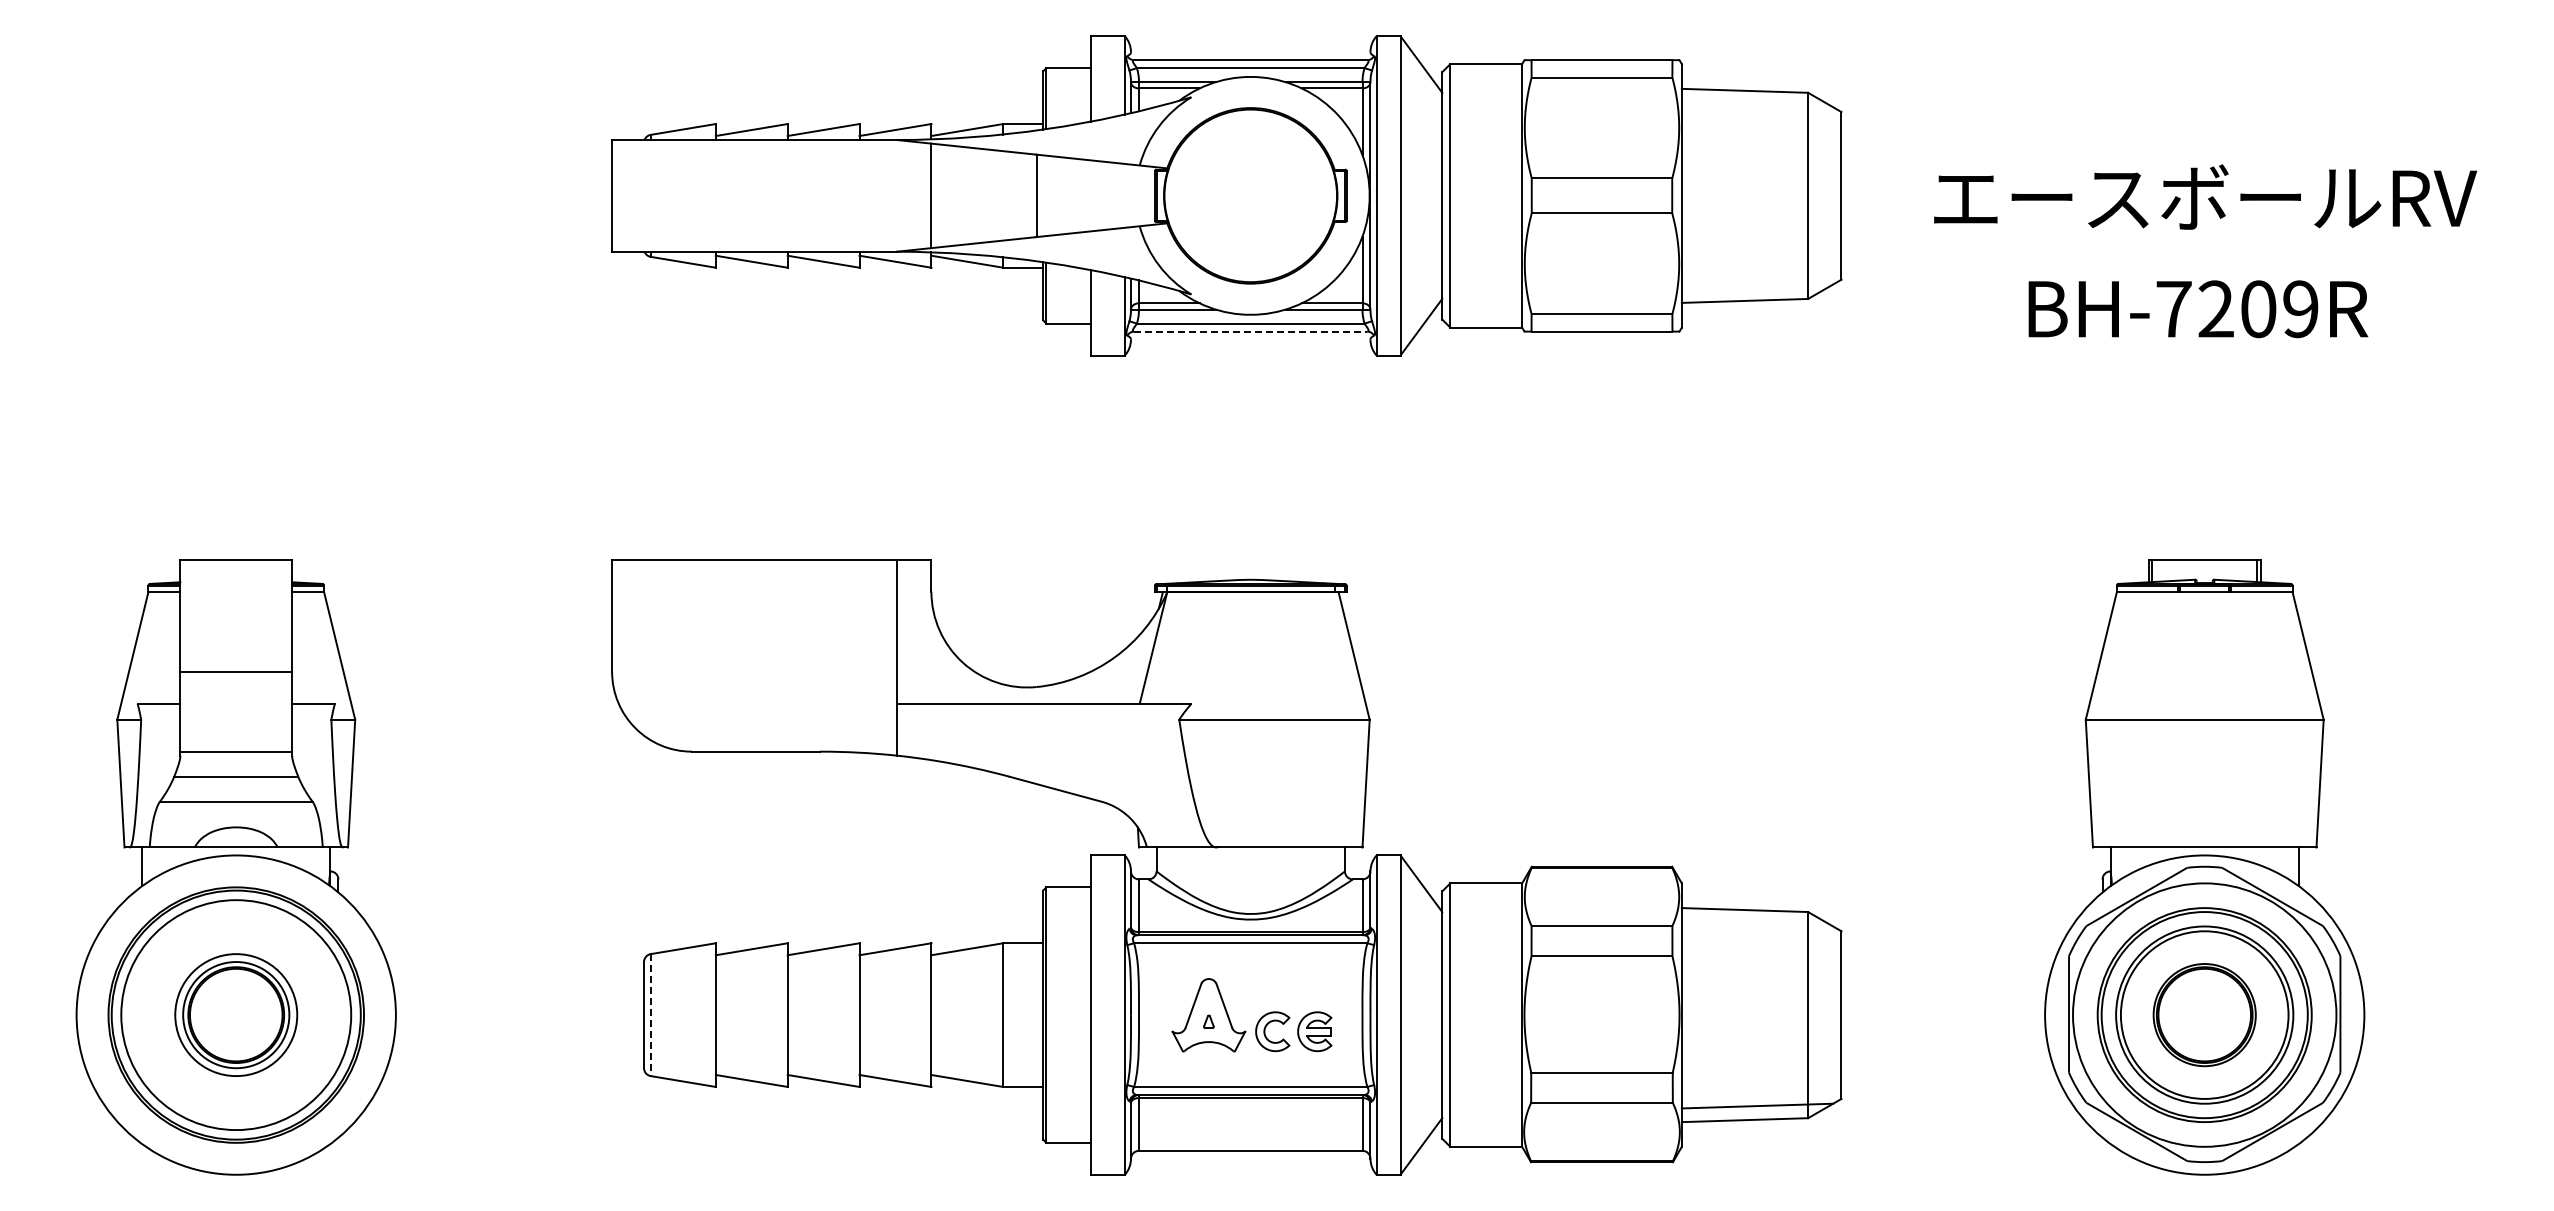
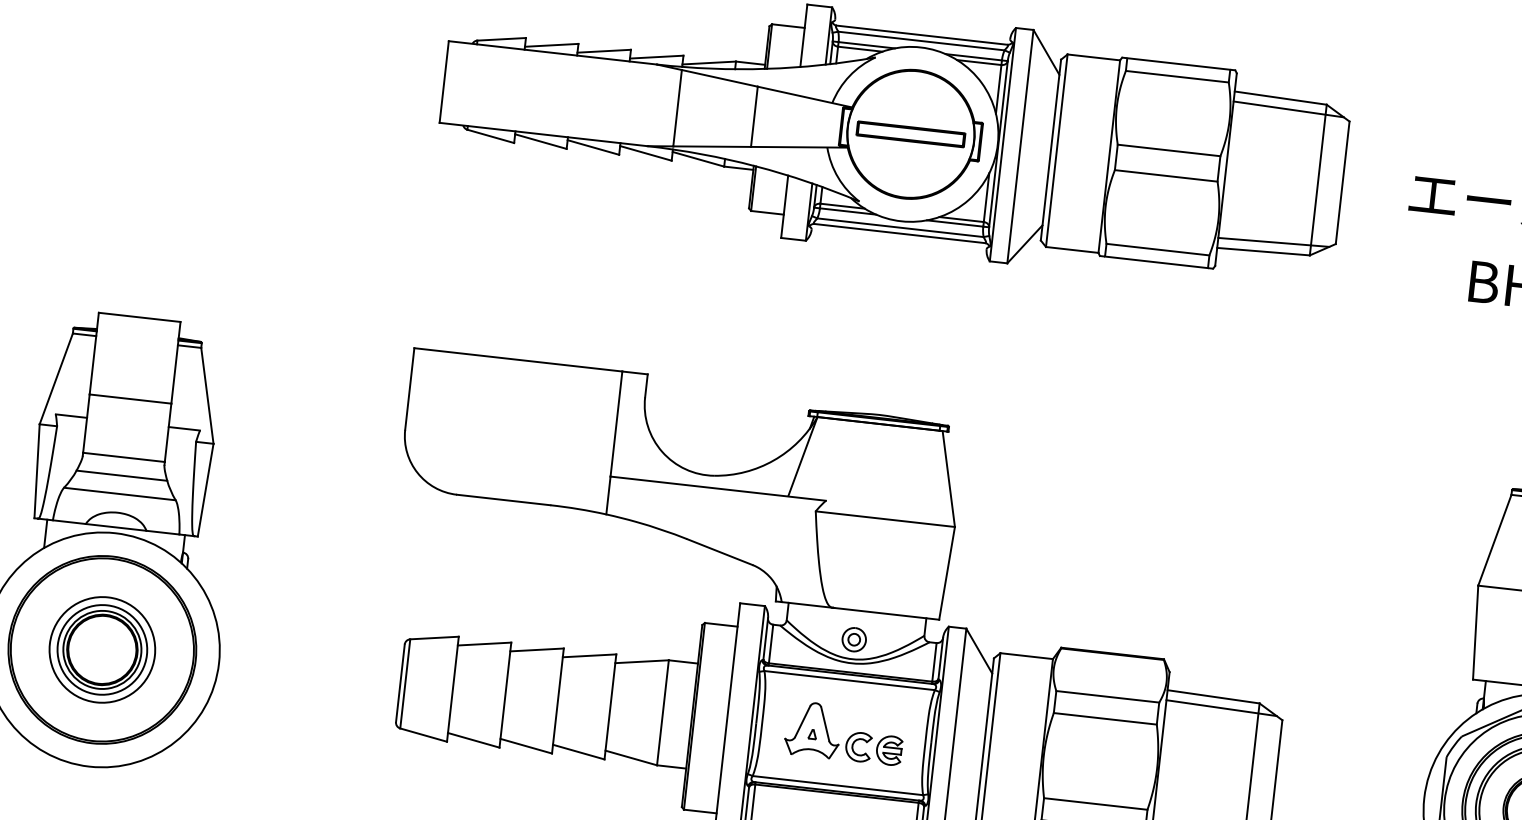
line: (1757, 104) -> (1288, 109), added
part: (1250, 195) -> (910, 134), added
line: (1757, 286) -> (1273, 242), added
line: (1250, 331) -> (899, 233), dashed -> solid
part: (1250, 887) -> (854, 639), added
line: (1757, 923) -> (1221, 707), added
circle: (236, 1014) -> (102, 649), size x0.62
line: (650, 1015) -> (405, 684), dashed -> solid

